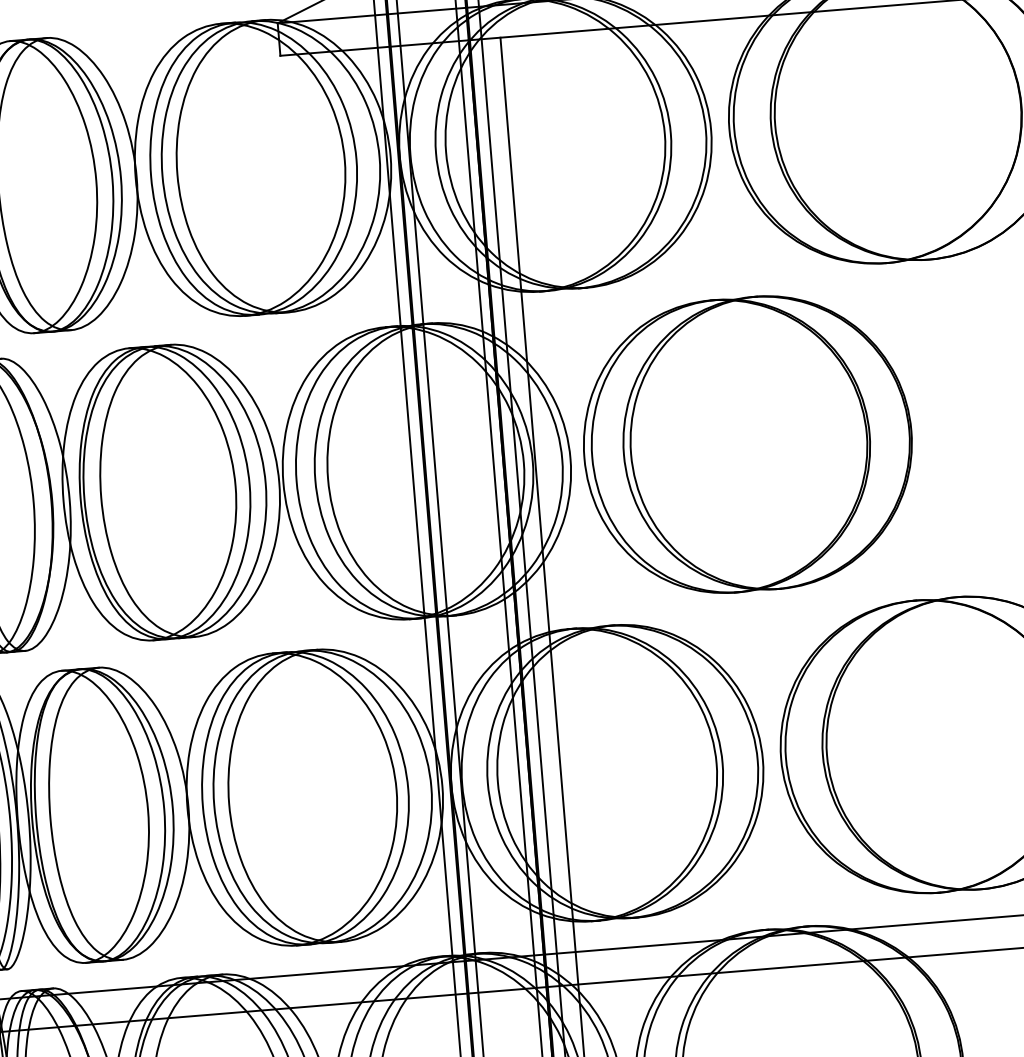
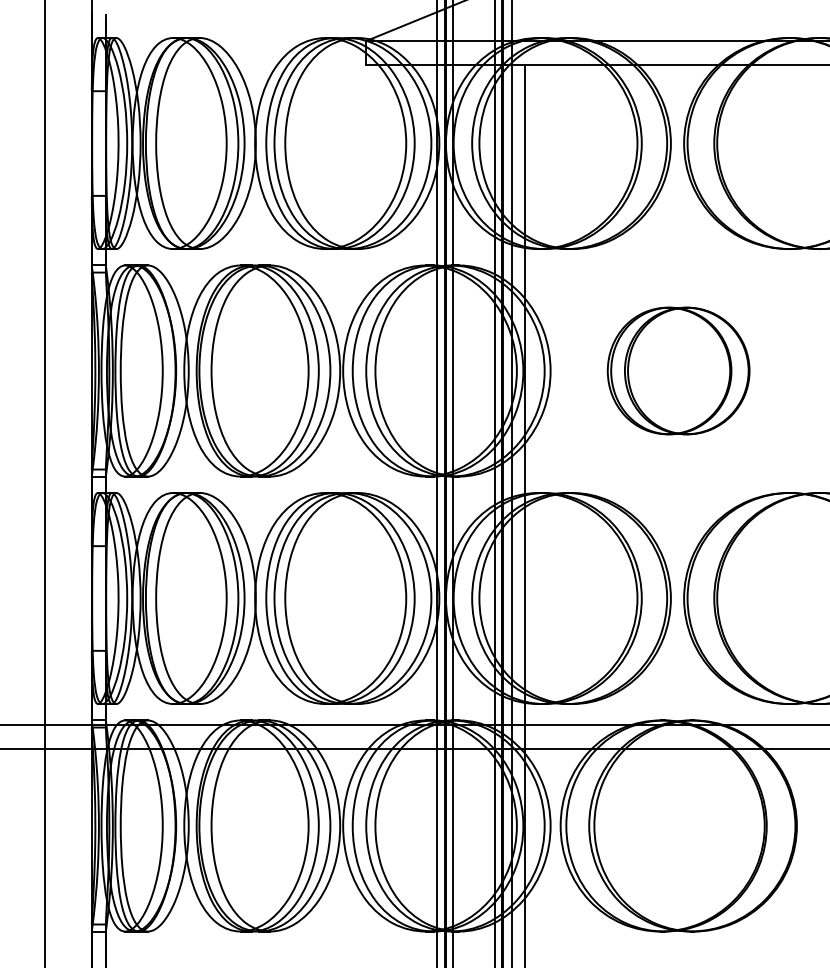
part: (747, 443) -> (678, 370), size x0.6

